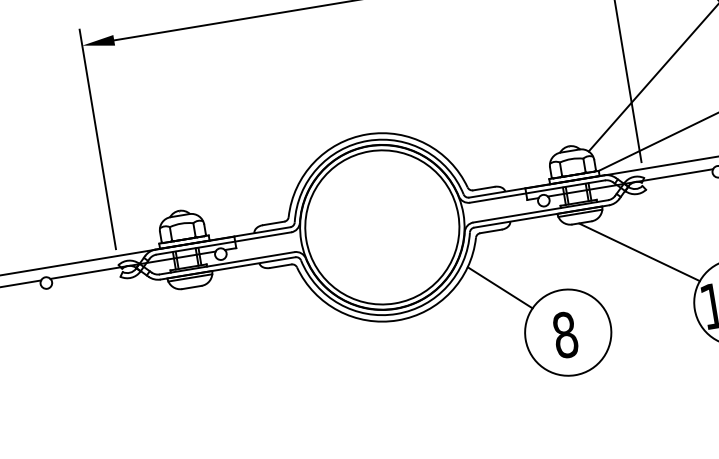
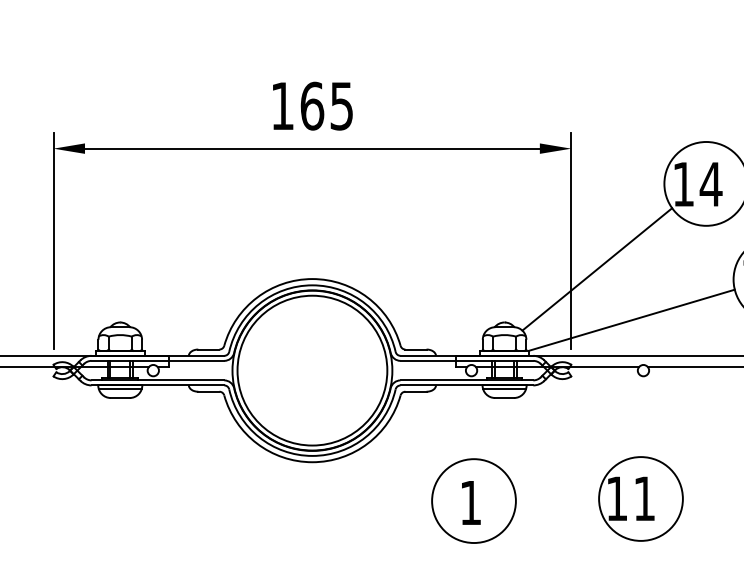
line: (638, 252) -> (554, 435), removed
line: (499, 288) -> (415, 447), removed
text: (564, 334) -> (470, 502), 8 -> 1

